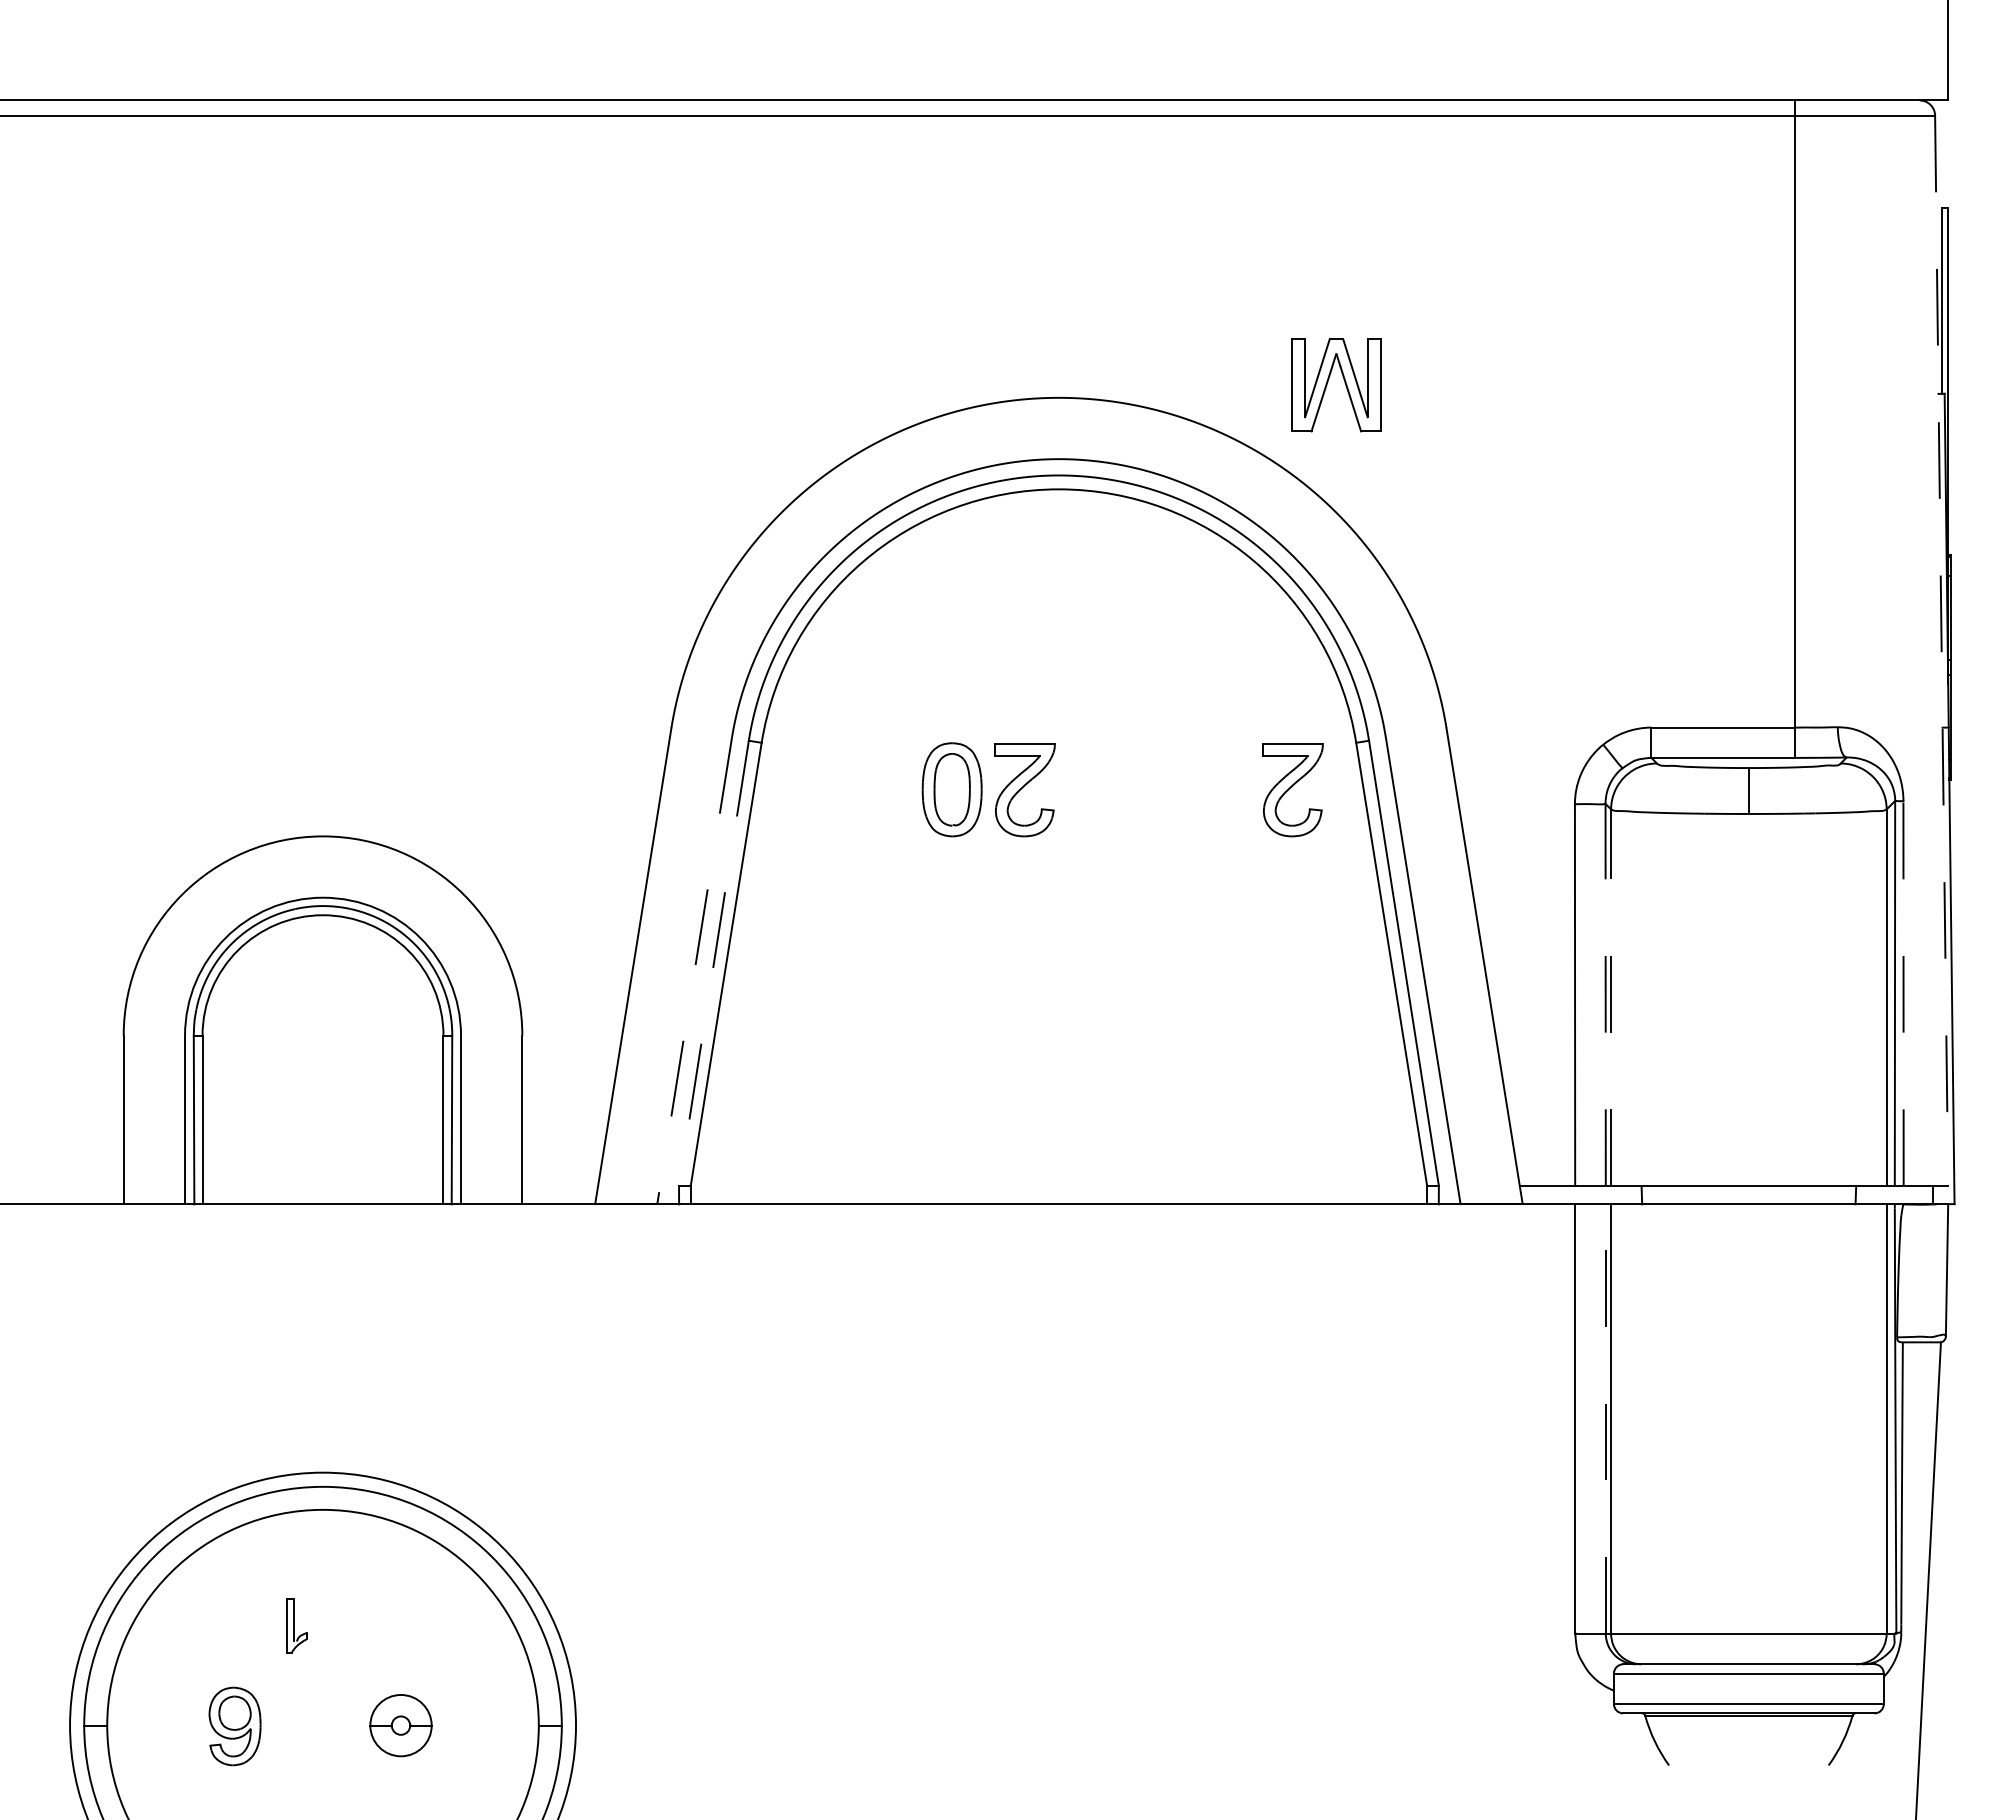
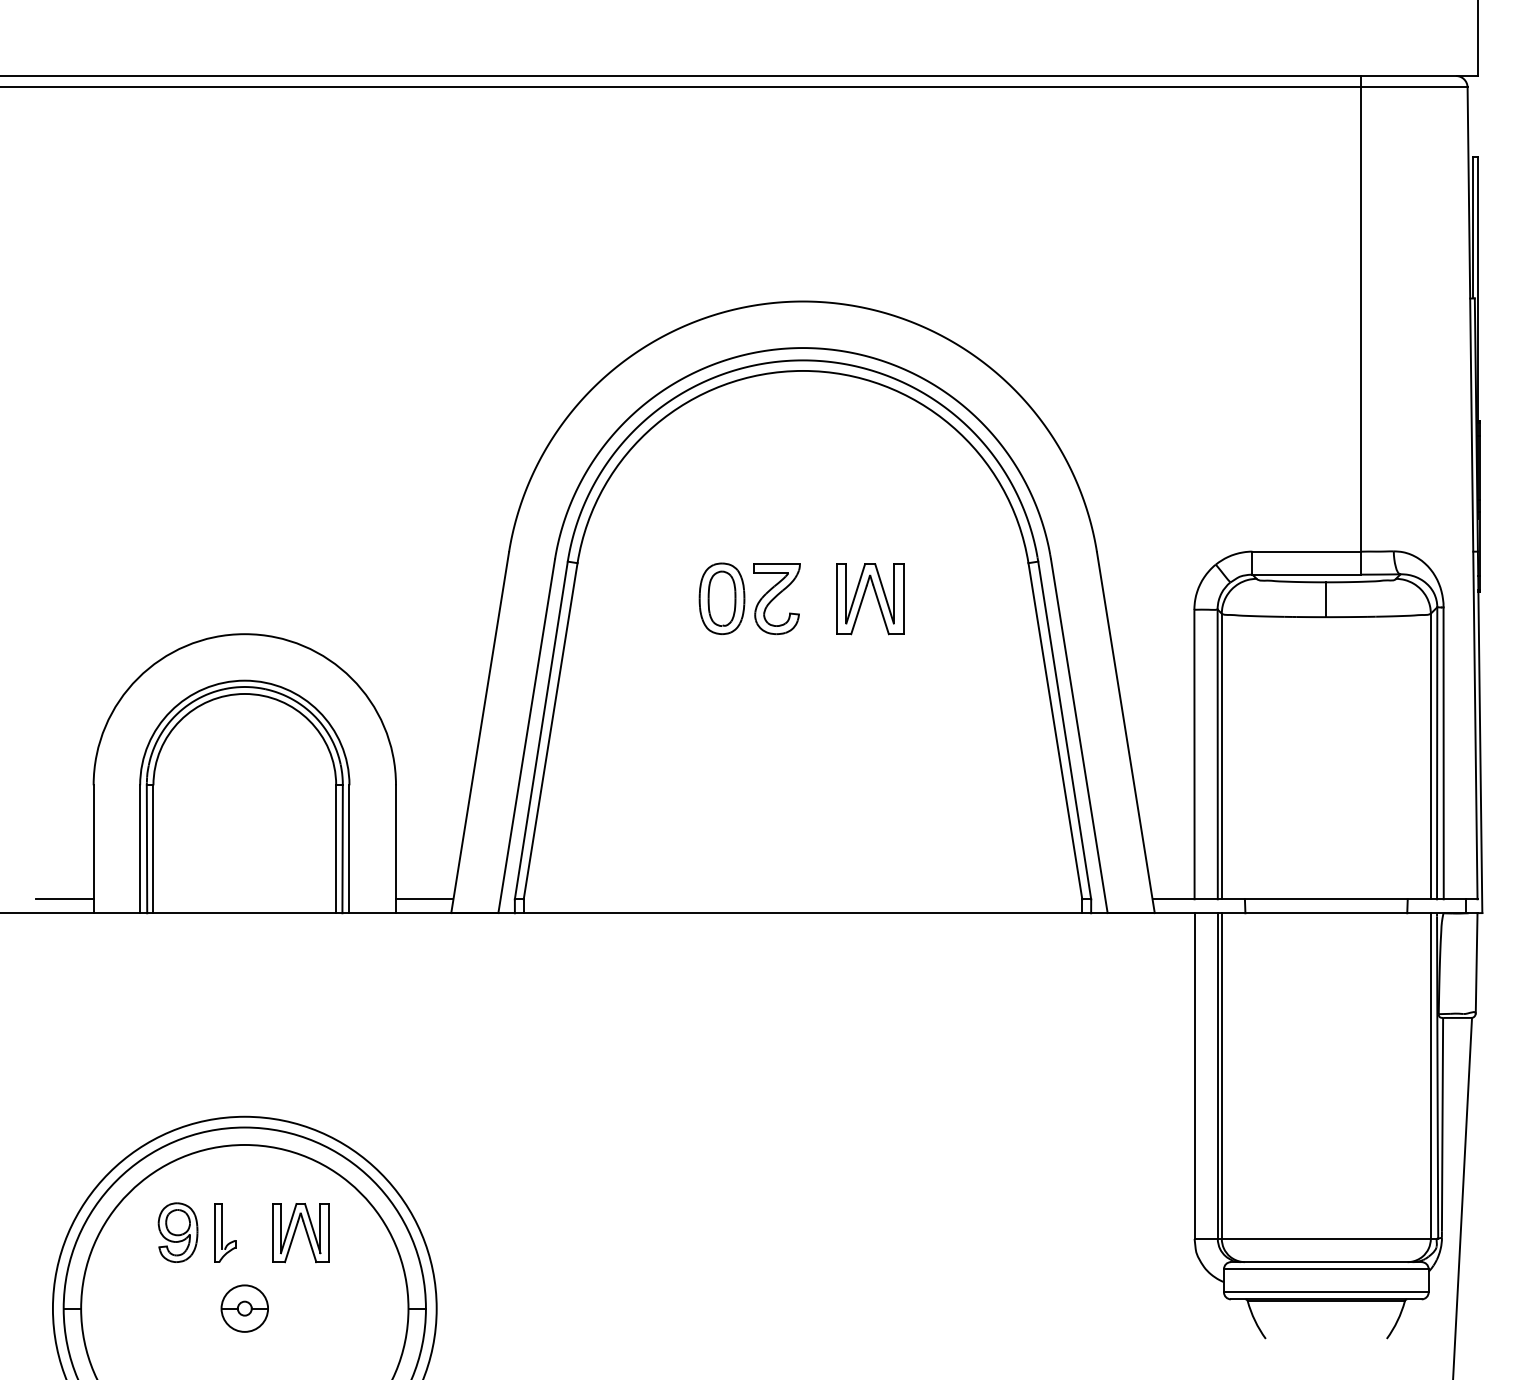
part: (1344, 383) -> (876, 597), moved
line: (1941, 651) -> (1472, 493), dashed -> solid
part: (1292, 790) -> (980, 599), removed
line: (713, 963) -> (541, 730), dashed -> solid
line: (694, 971) -> (526, 736), dashed -> solid
line: (1903, 993) -> (1443, 753), dashed -> solid
line: (1605, 994) -> (1217, 754), dashed -> solid
line: (1611, 997) -> (1222, 756), dashed -> solid
line: (85, 1185) -> (64, 898), added
line: (560, 1185) -> (424, 898), added
line: (1605, 1419) -> (1217, 1076), dashed -> solid
part: (390, 1623) -> (296, 1231), added
part: (296, 1625) -> (224, 1232), size x1.43
part: (400, 1725) -> (244, 1308), moved
part: (234, 1726) -> (177, 1232), moved

